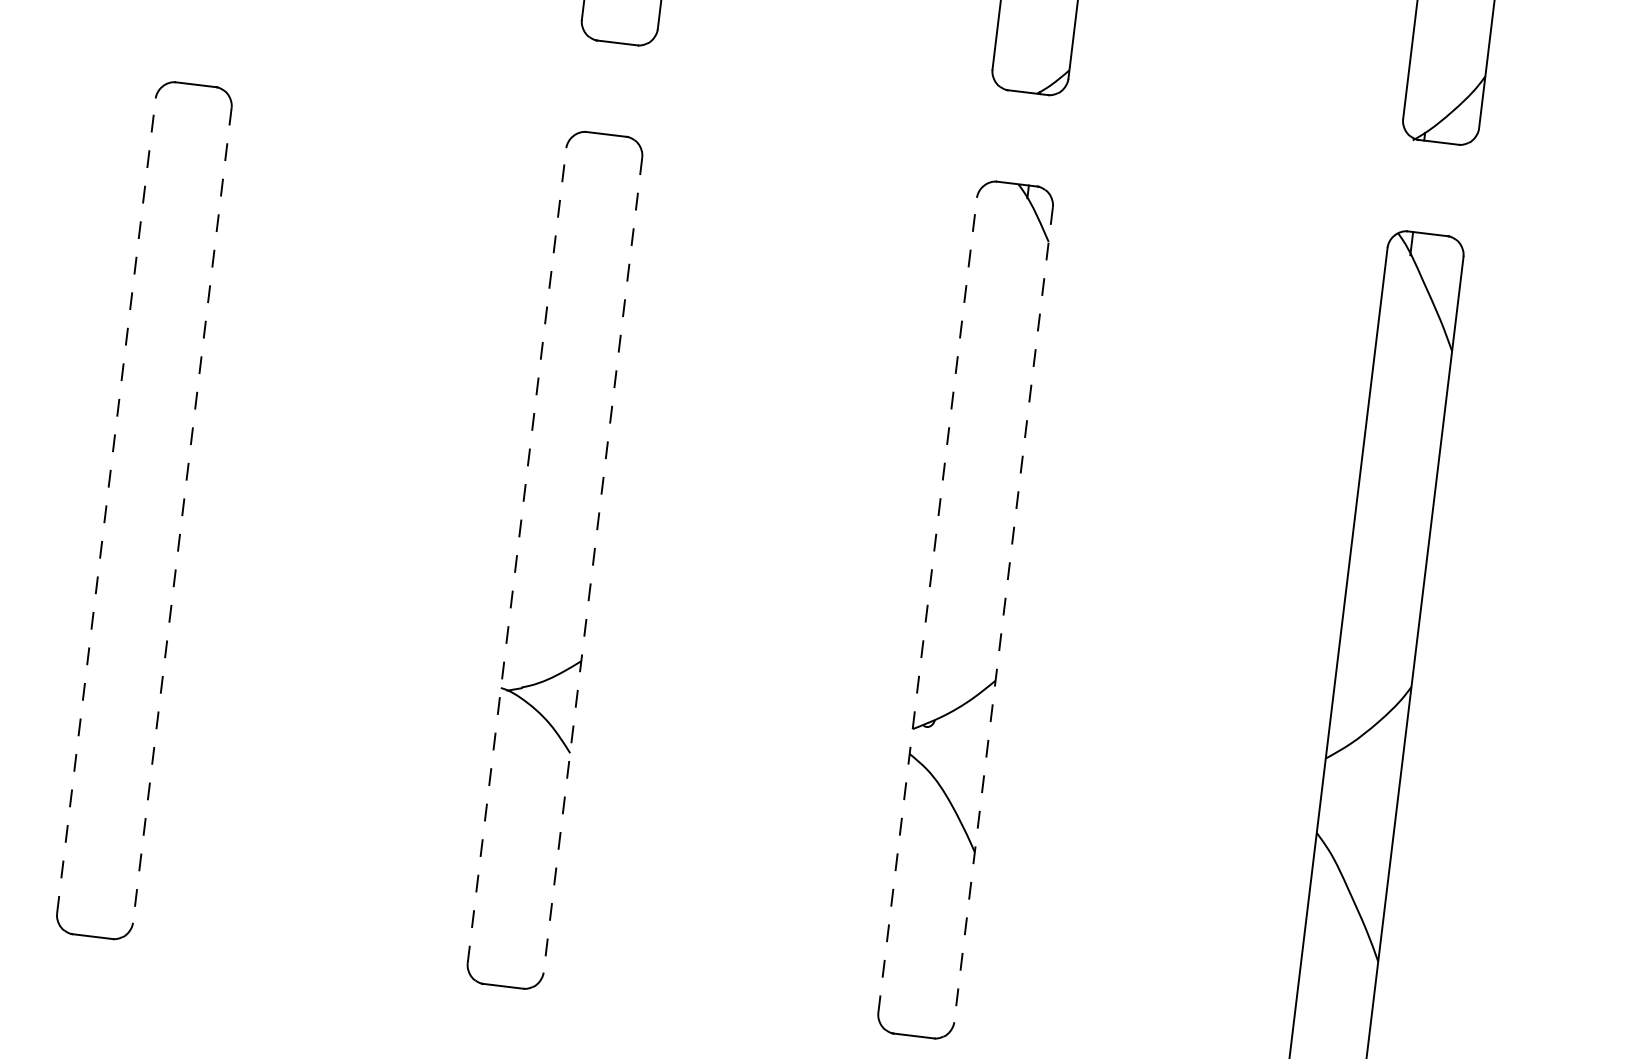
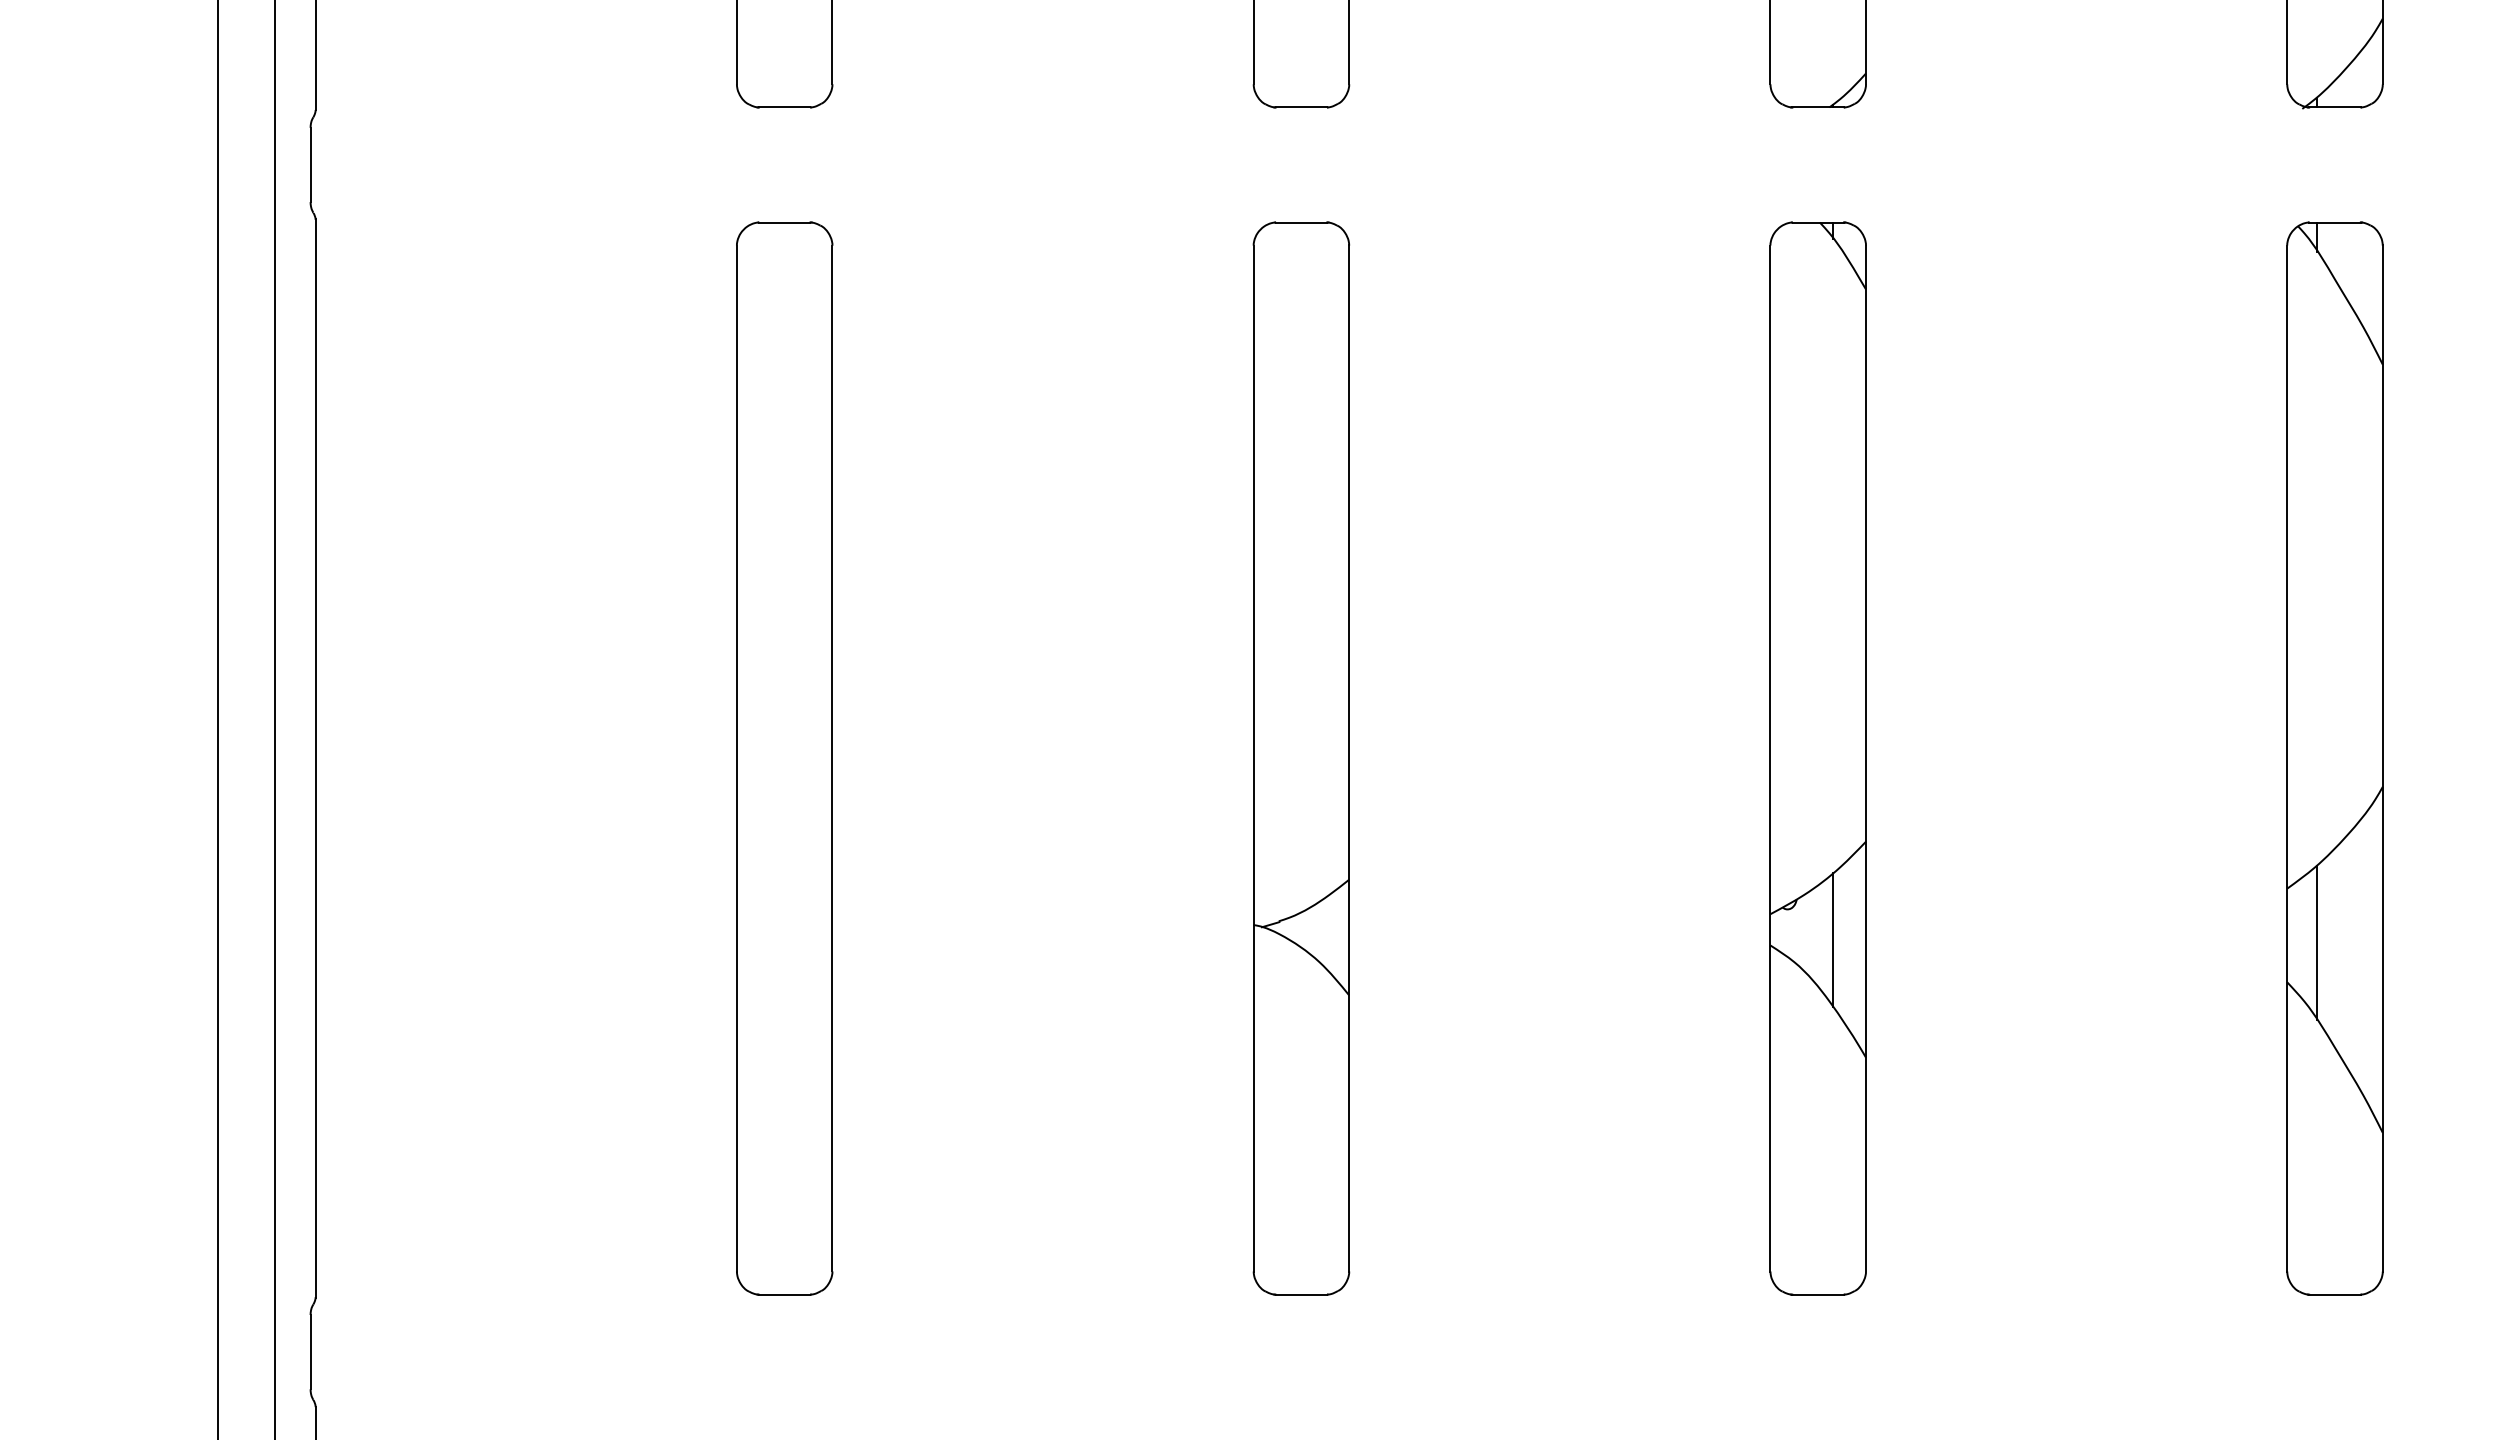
line: (106, 505) -> (736, 758), dashed -> solid
line: (182, 515) -> (832, 758), dashed -> solid
line: (516, 555) -> (1253, 758), dashed -> solid
line: (593, 565) -> (1349, 759), dashed -> solid
line: (927, 605) -> (1770, 758), dashed -> solid
line: (1003, 614) -> (1866, 758), dashed -> solid
line: (960, 755) -> (1833, 939), added
line: (1343, 804) -> (2316, 942), added

